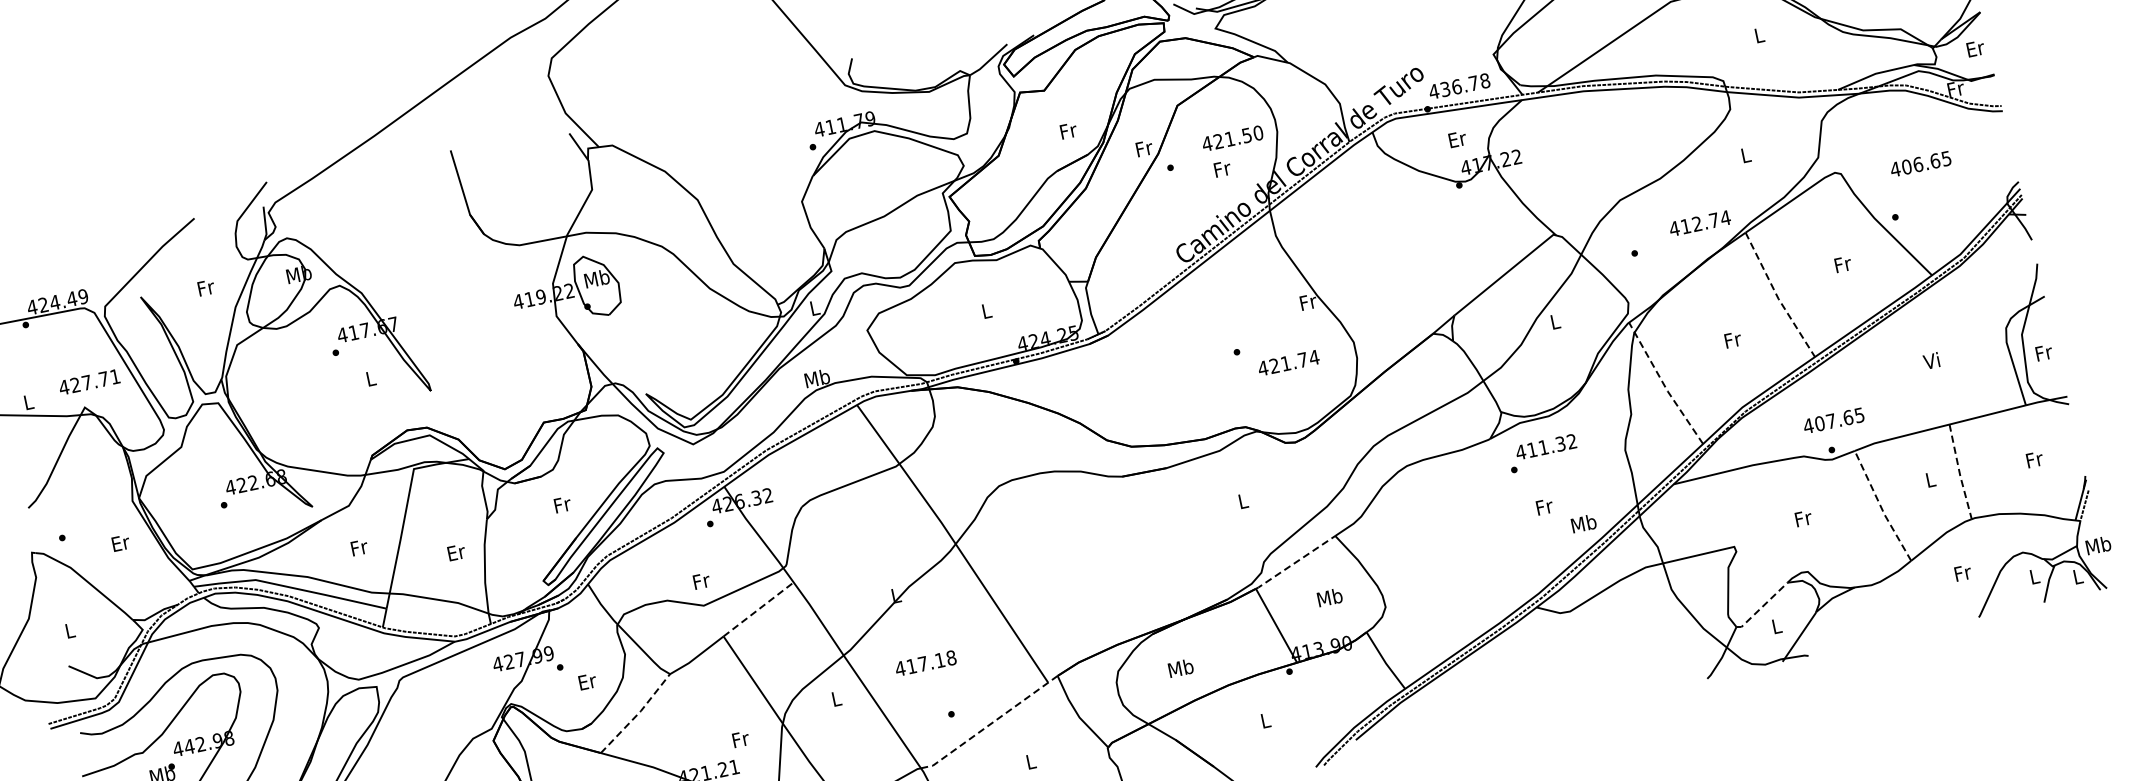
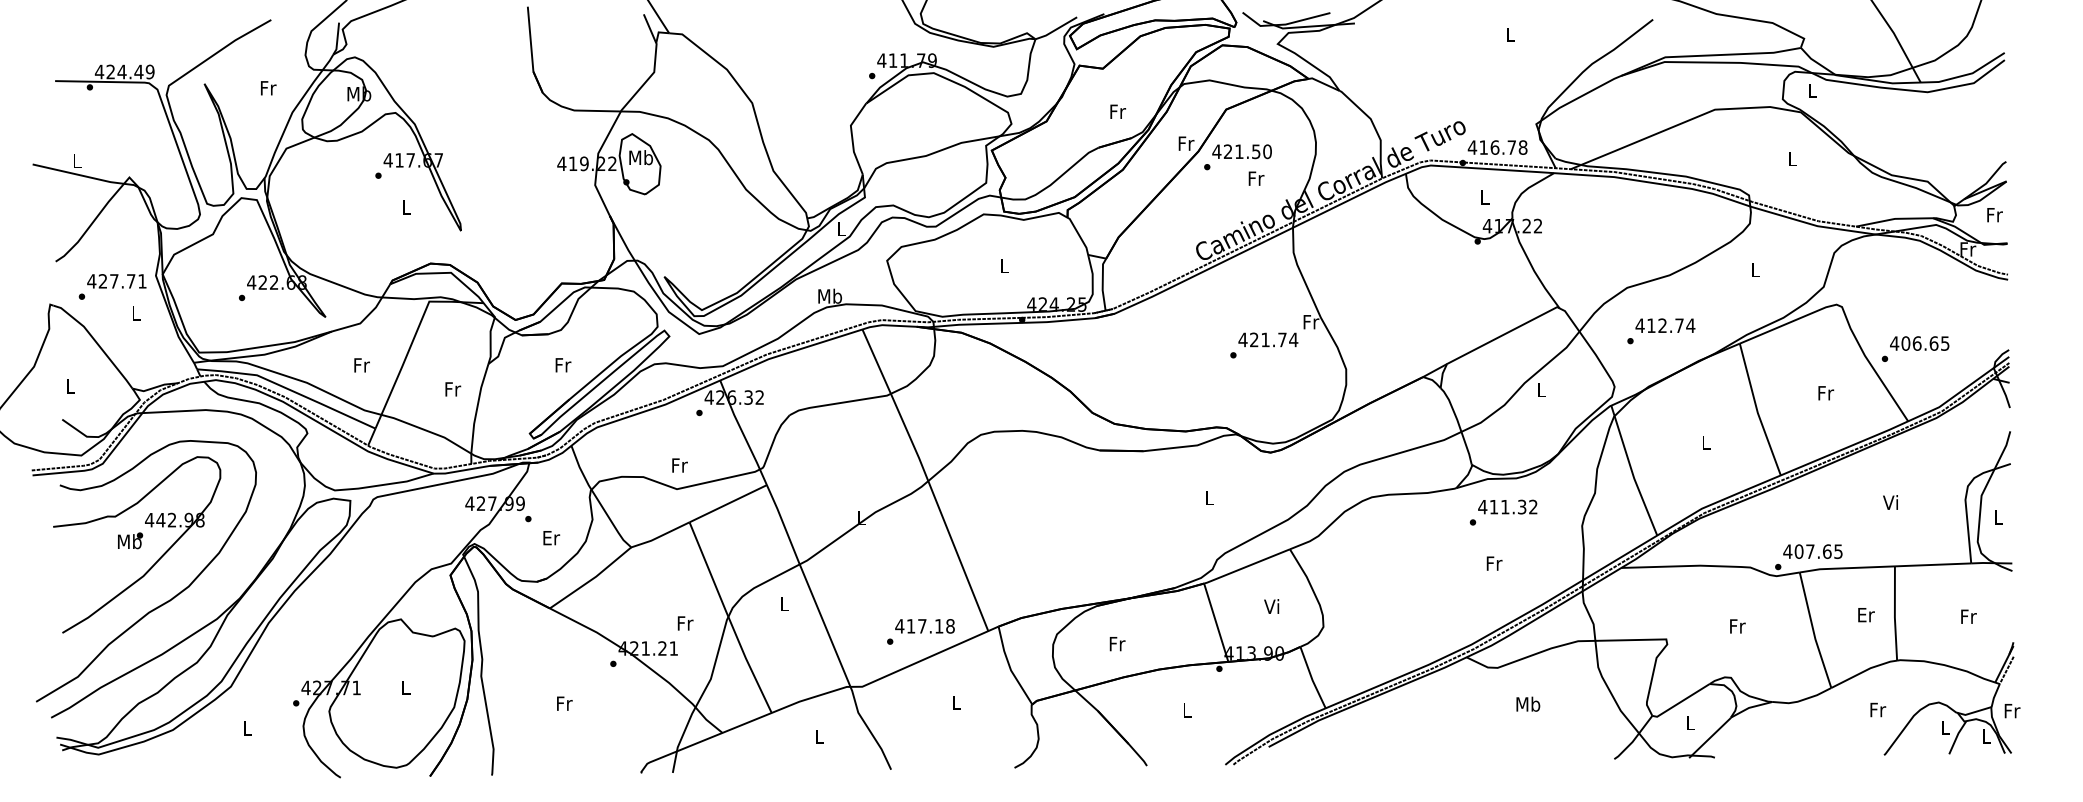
text: (1975, 49) -> (1994, 215), Er -> Fr
text: (1445, 89) -> (1483, 147), 436.78 -> 416.78
text: (1232, 138) -> (1241, 151), moved
text: (1457, 139) -> (1485, 197), Er -> L
text: (1920, 164) -> (1919, 343), moved
text: (1700, 223) -> (1665, 325), moved
line: (1777, 297) -> (1757, 411), dashed -> solid
text: (1733, 339) -> (1706, 442), Fr -> L
text: (2044, 352) -> (1999, 517), Fr -> L
text: (1288, 362) -> (1268, 339), moved
text: (89, 382) -> (116, 281), moved
line: (1664, 384) -> (1632, 471), dashed -> solid
text: (1833, 420) -> (1812, 551), moved
line: (1959, 473) -> (1894, 614), dashed -> solid
text: (1931, 480) -> (1866, 615), L -> Er
line: (1881, 507) -> (1813, 631), dashed -> solid
text: (1583, 522) -> (1528, 703), moved
text: (120, 543) -> (136, 313), Er -> L
text: (2097, 545) -> (2011, 710), Mb -> Fr
text: (457, 552) -> (453, 389), Er -> Fr
line: (1295, 562) -> (1246, 566), dashed -> solid
text: (1329, 597) -> (1272, 606), Mb -> Vi
line: (1762, 607) -> (1680, 702), dashed -> solid
line: (758, 609) -> (728, 503), dashed -> solid
text: (925, 663) -> (924, 626), moved
text: (1180, 667) -> (1116, 643), Mb -> Fr
line: (637, 714) -> (592, 579), dashed -> solid
line: (990, 723) -> (925, 658), dashed -> solid

